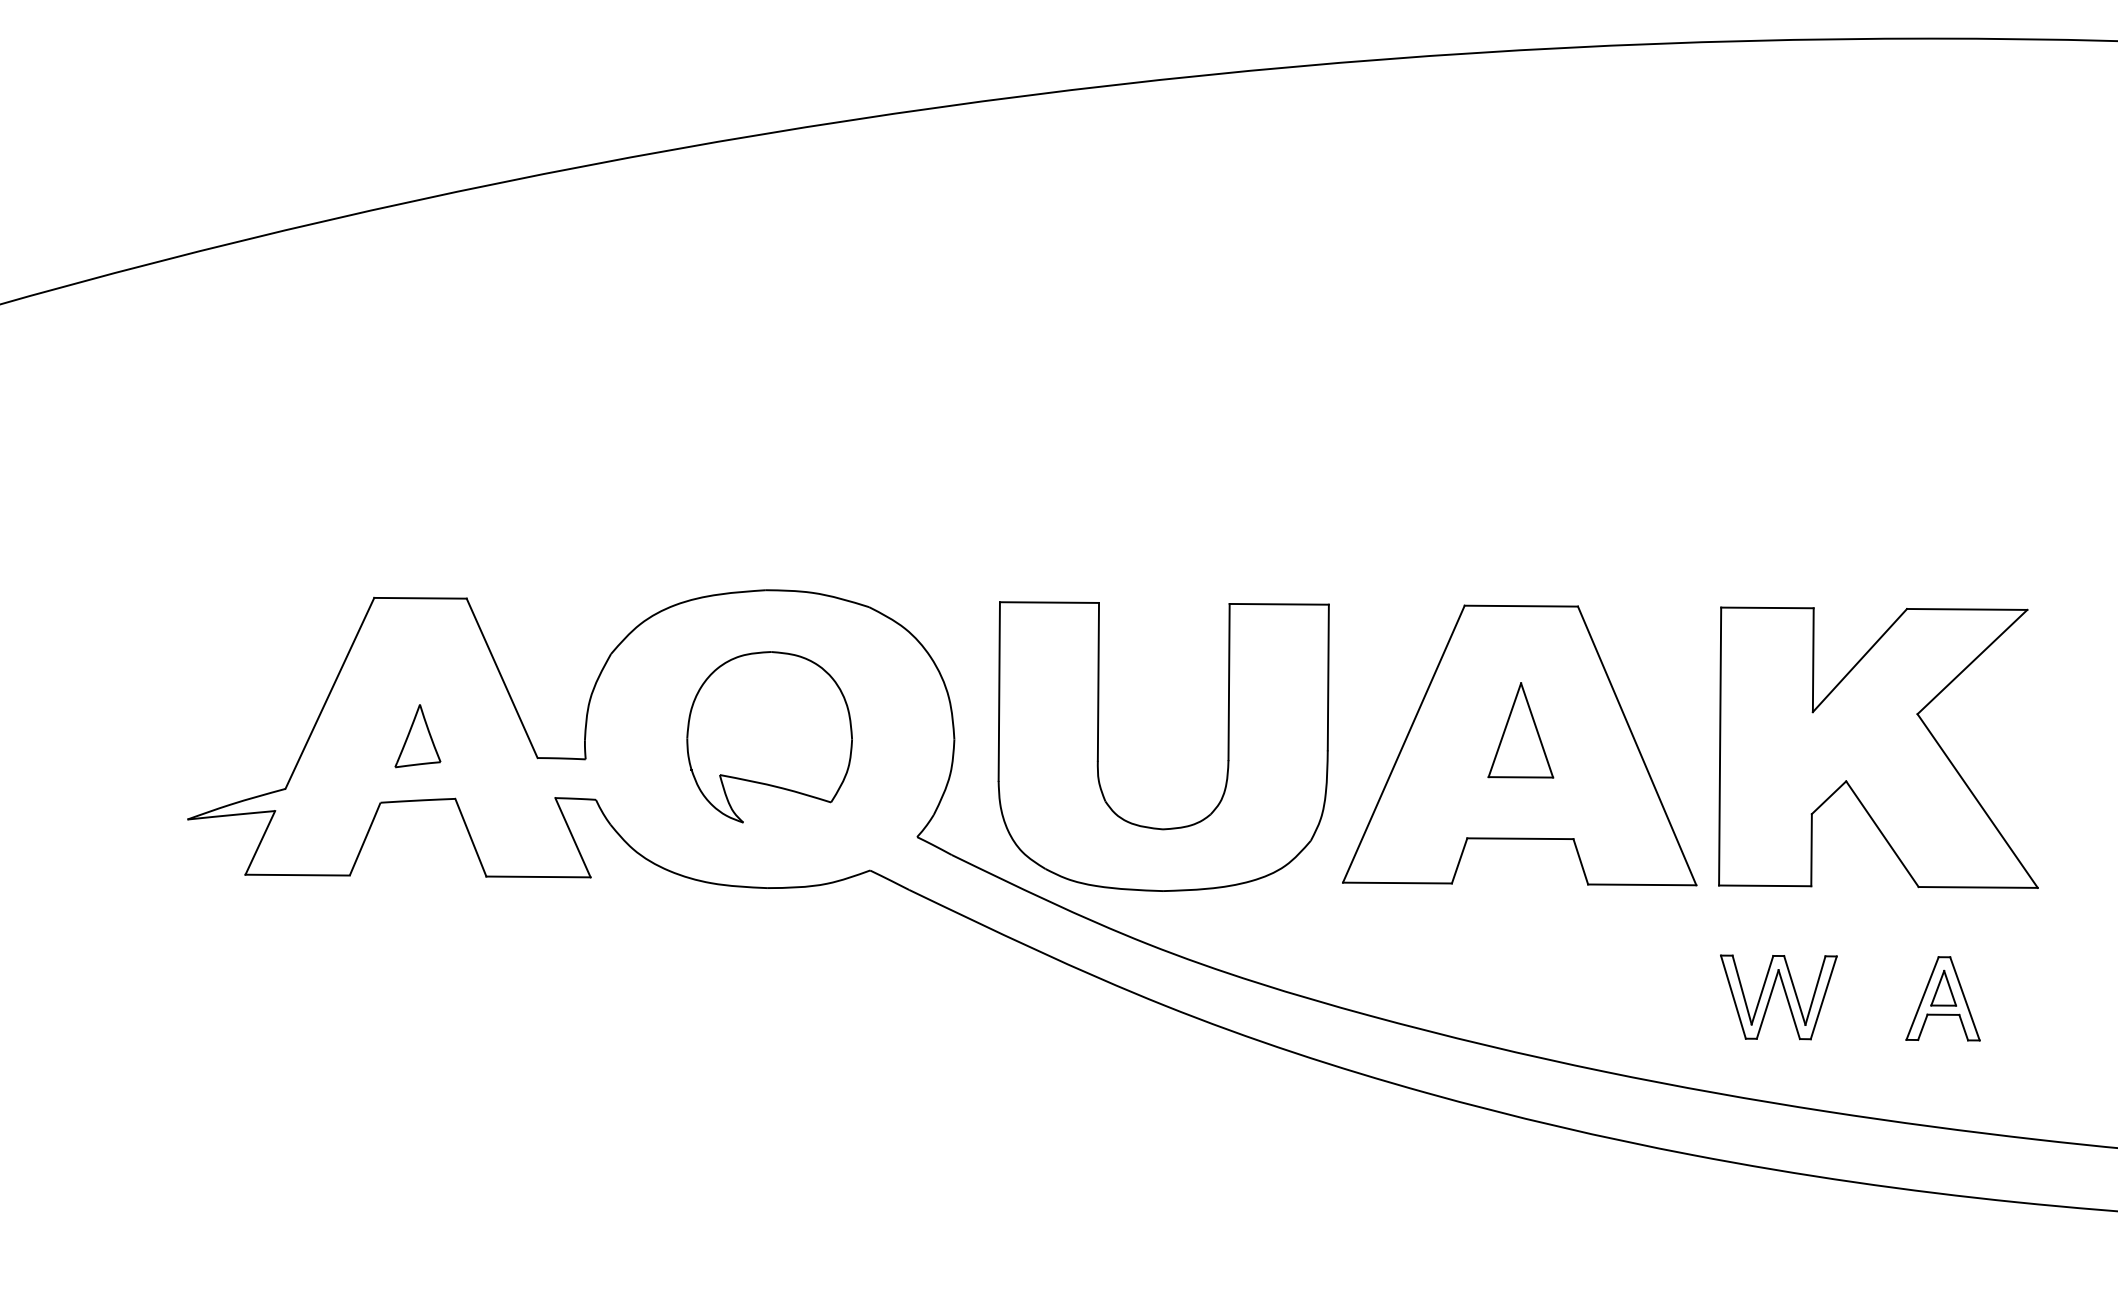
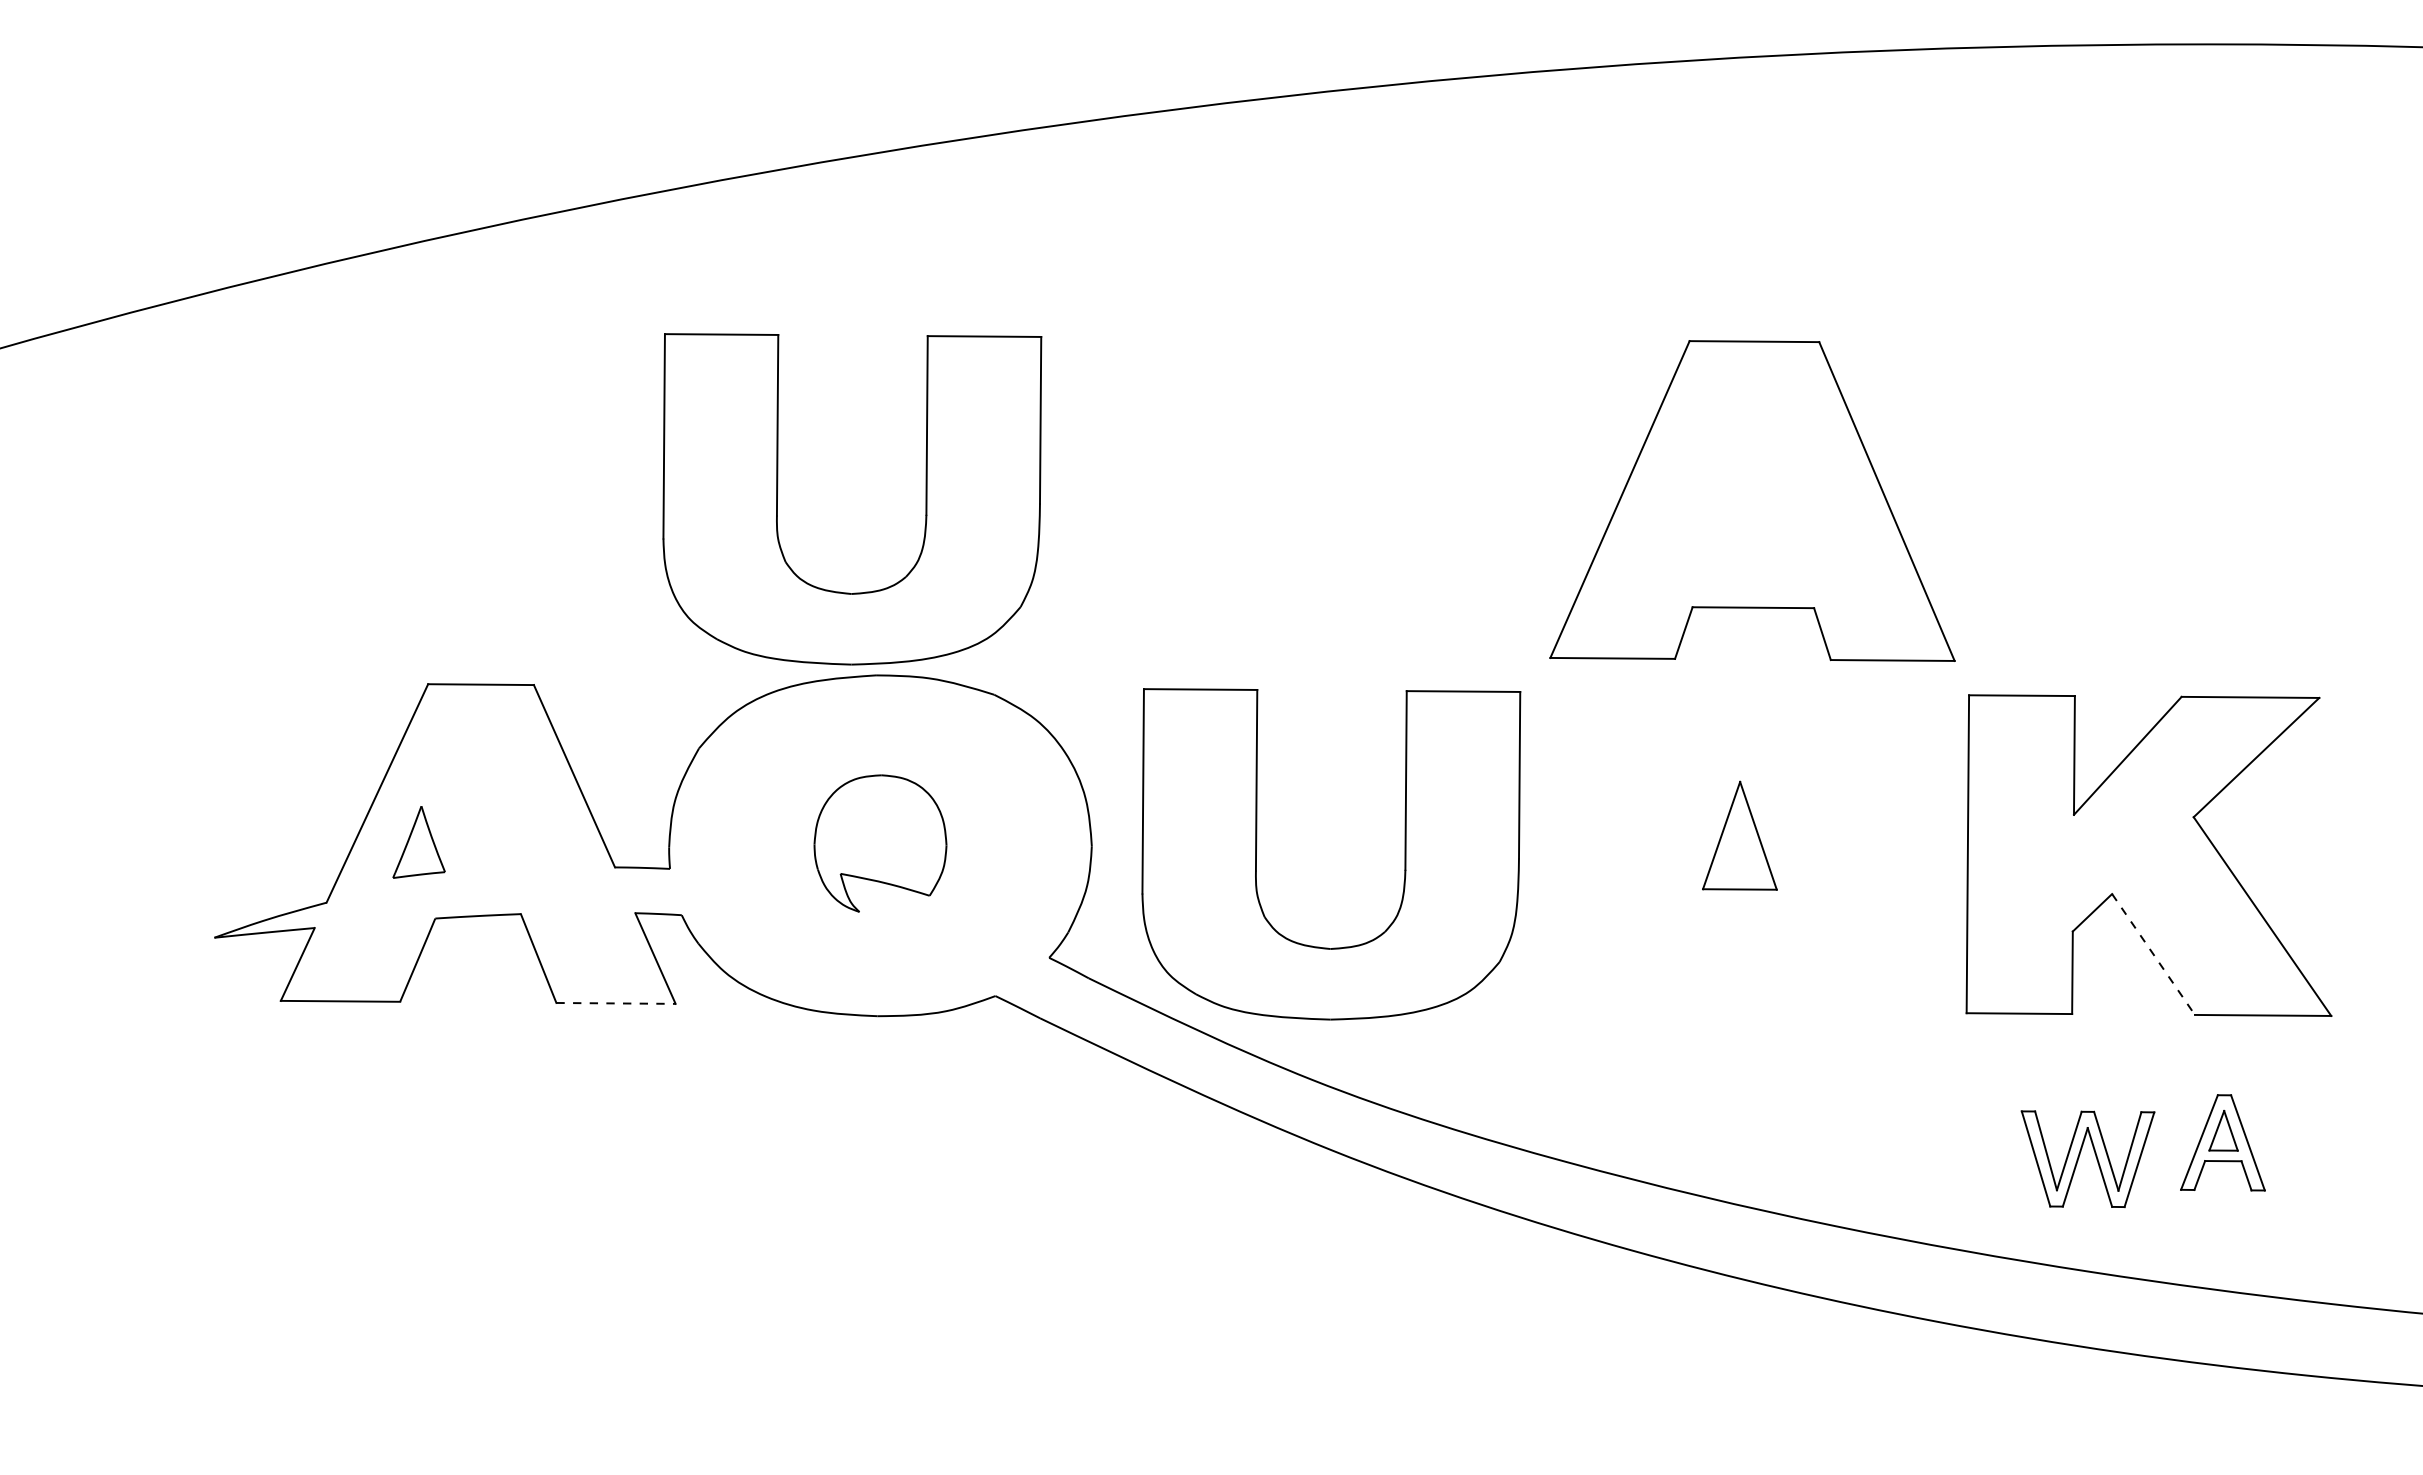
part: (809, 436) -> (925, 499), added
part: (417, 736) -> (418, 842), moved
part: (769, 737) -> (880, 843), size x0.7
part: (1519, 745) -> (1752, 500), moved
line: (1882, 834) -> (2153, 954), solid -> dashed
line: (538, 877) -> (616, 1003), solid -> dashed
part: (1771, 996) -> (2079, 1158), moved

